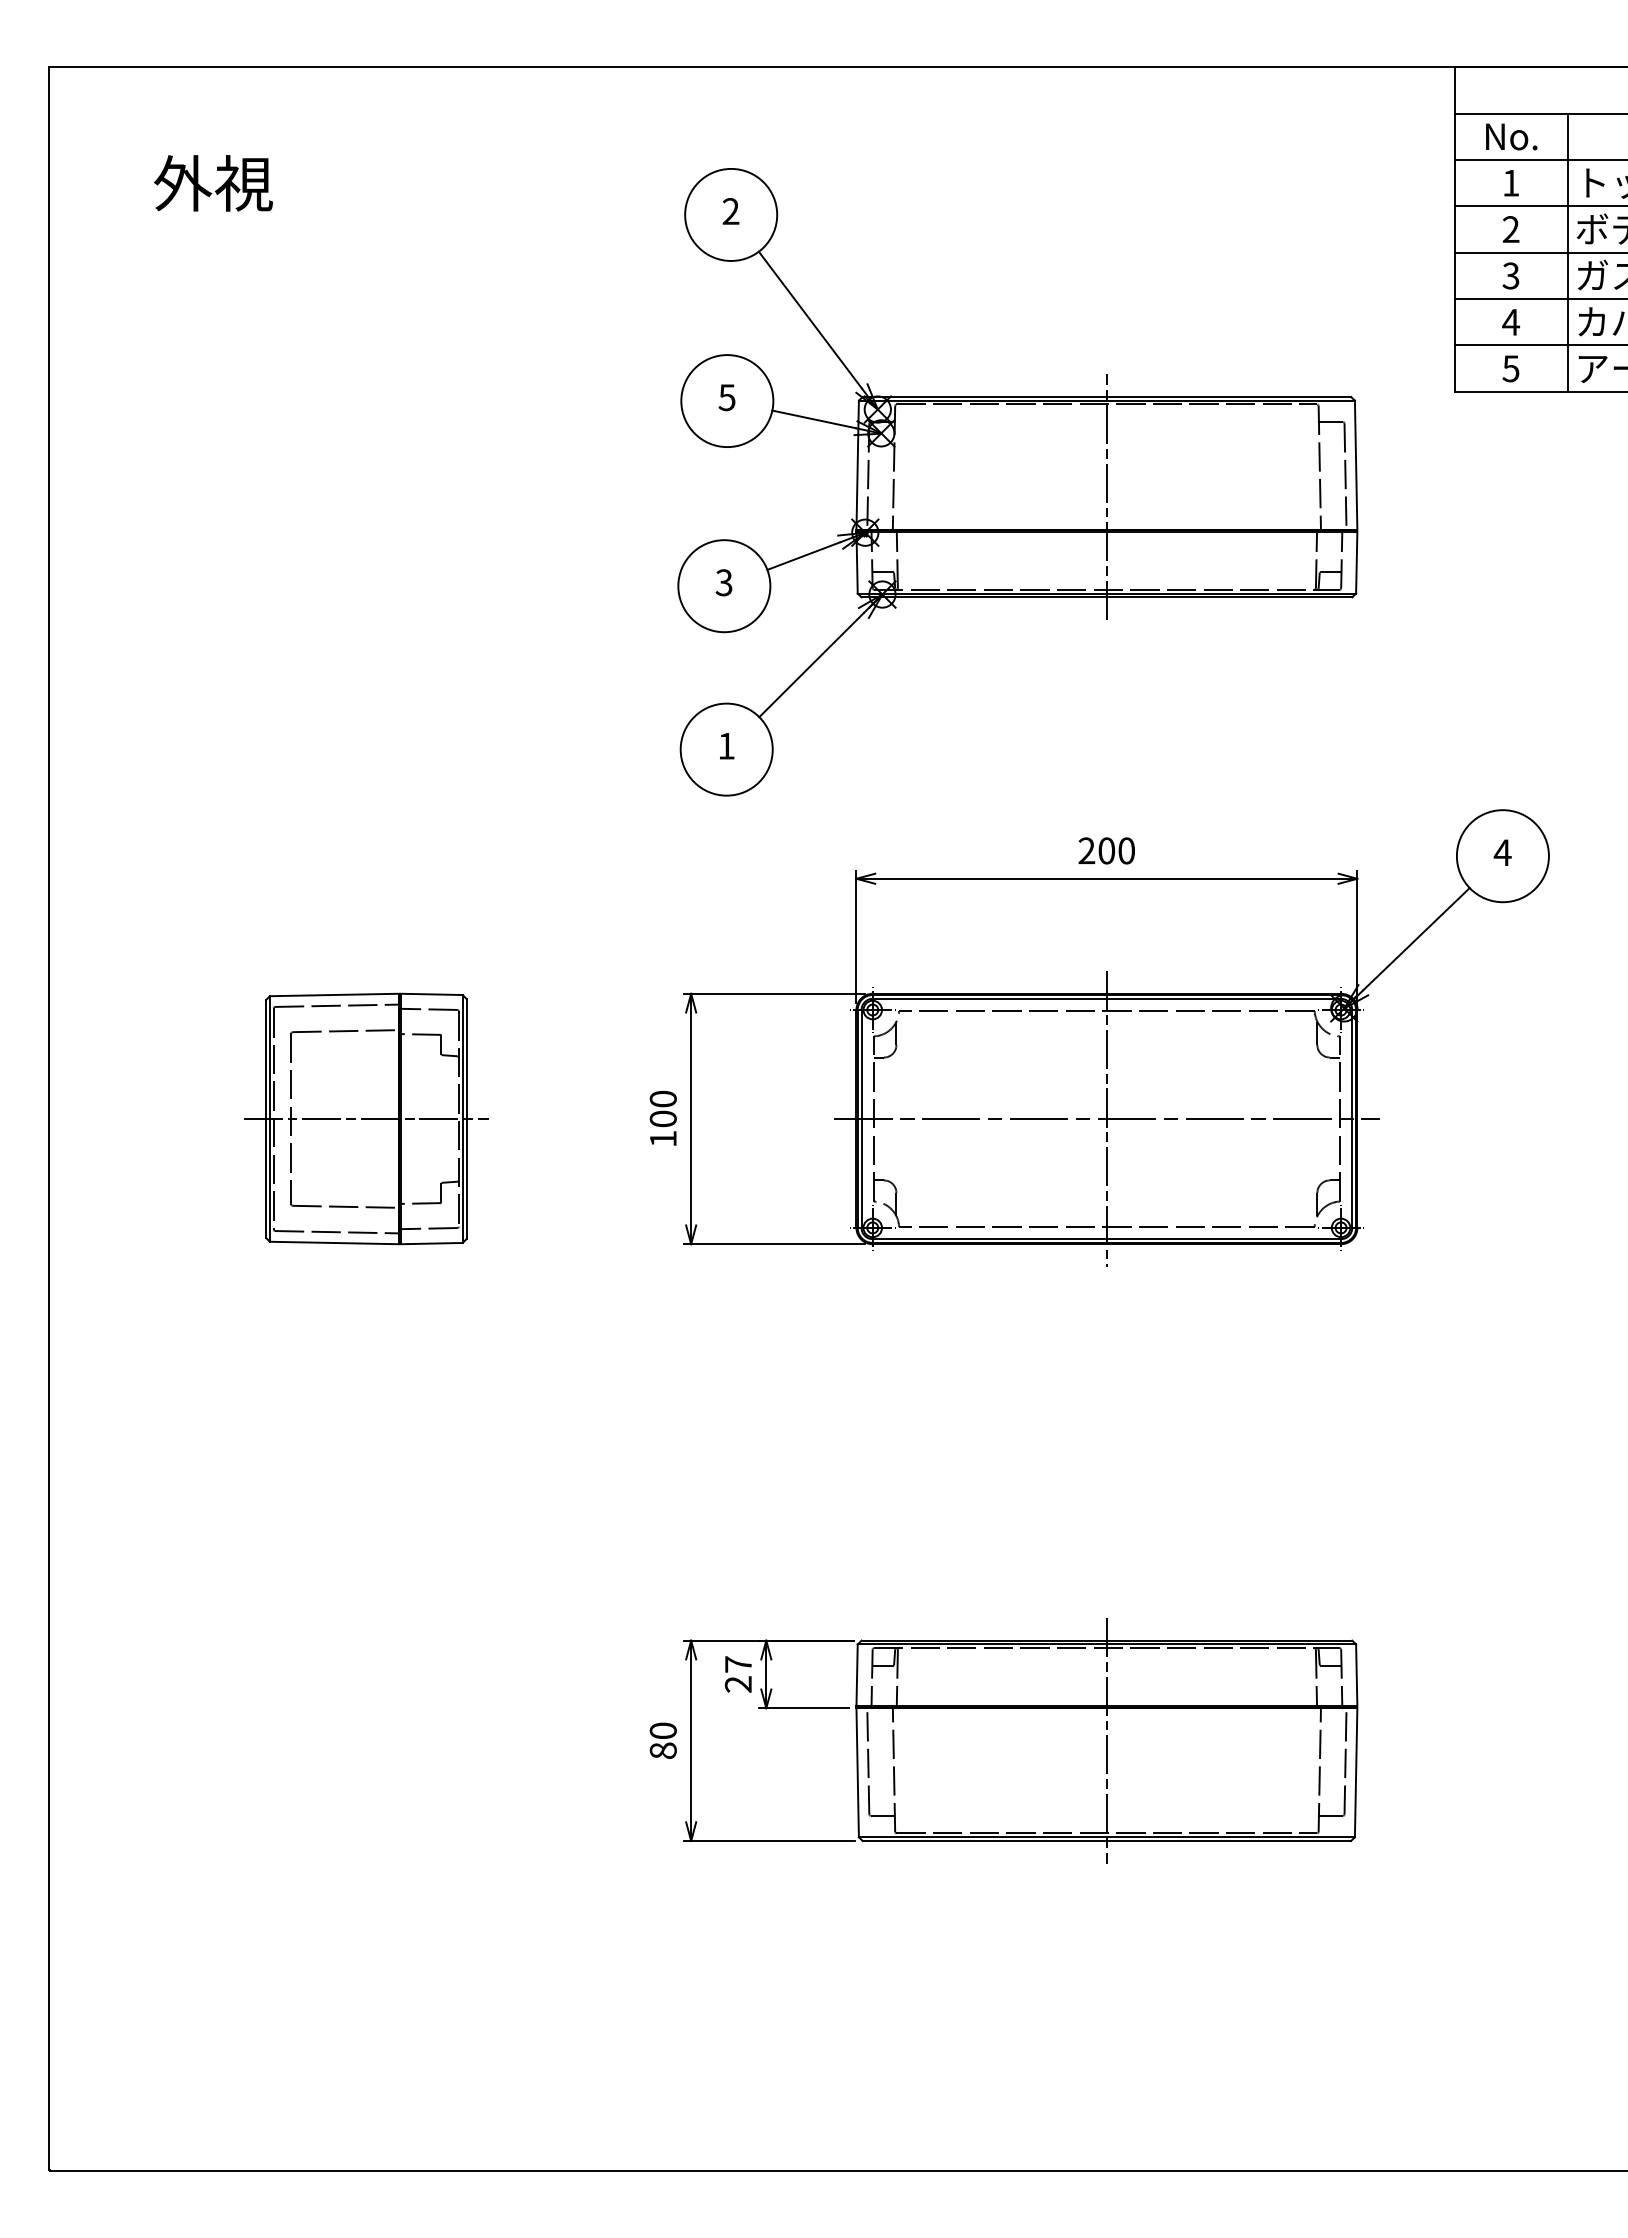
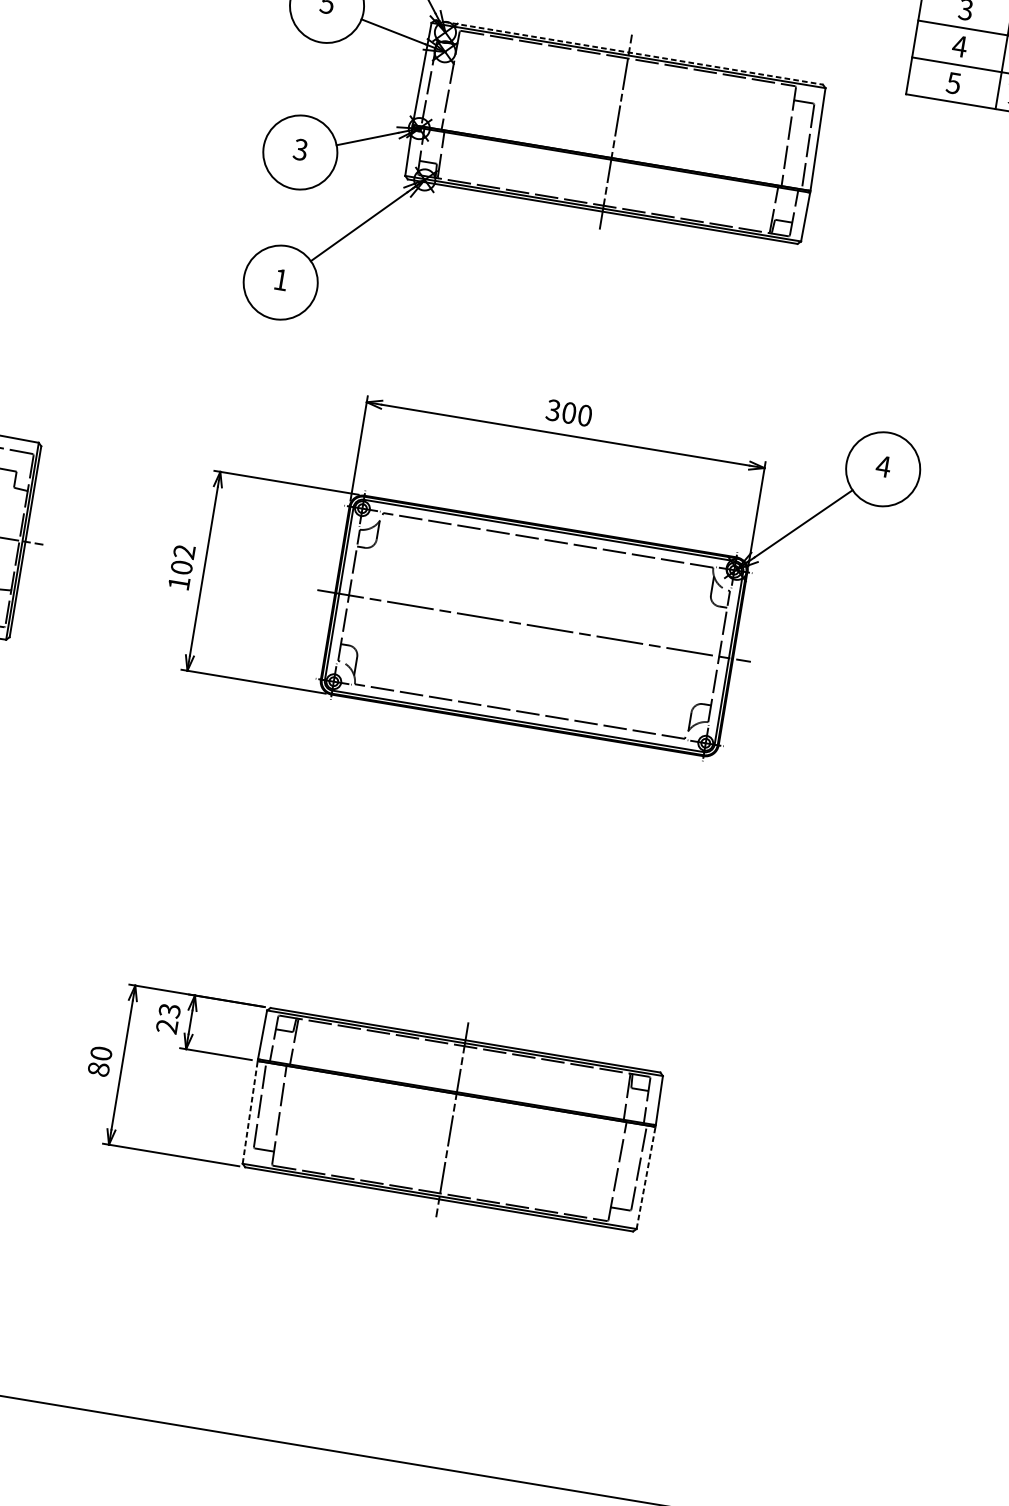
line: (1107, 396) -> (629, 52), solid -> dashed
text: (1086, 851) -> (553, 410), 200 -> 300
text: (662, 1098) -> (183, 551), 100 -> 102
line: (1106, 1118) -> (533, 625), removed
text: (737, 1664) -> (169, 1010), 27 -> 23
line: (857, 1772) -> (250, 1112), solid -> dashed
line: (1356, 1772) -> (646, 1177), solid -> dashed

